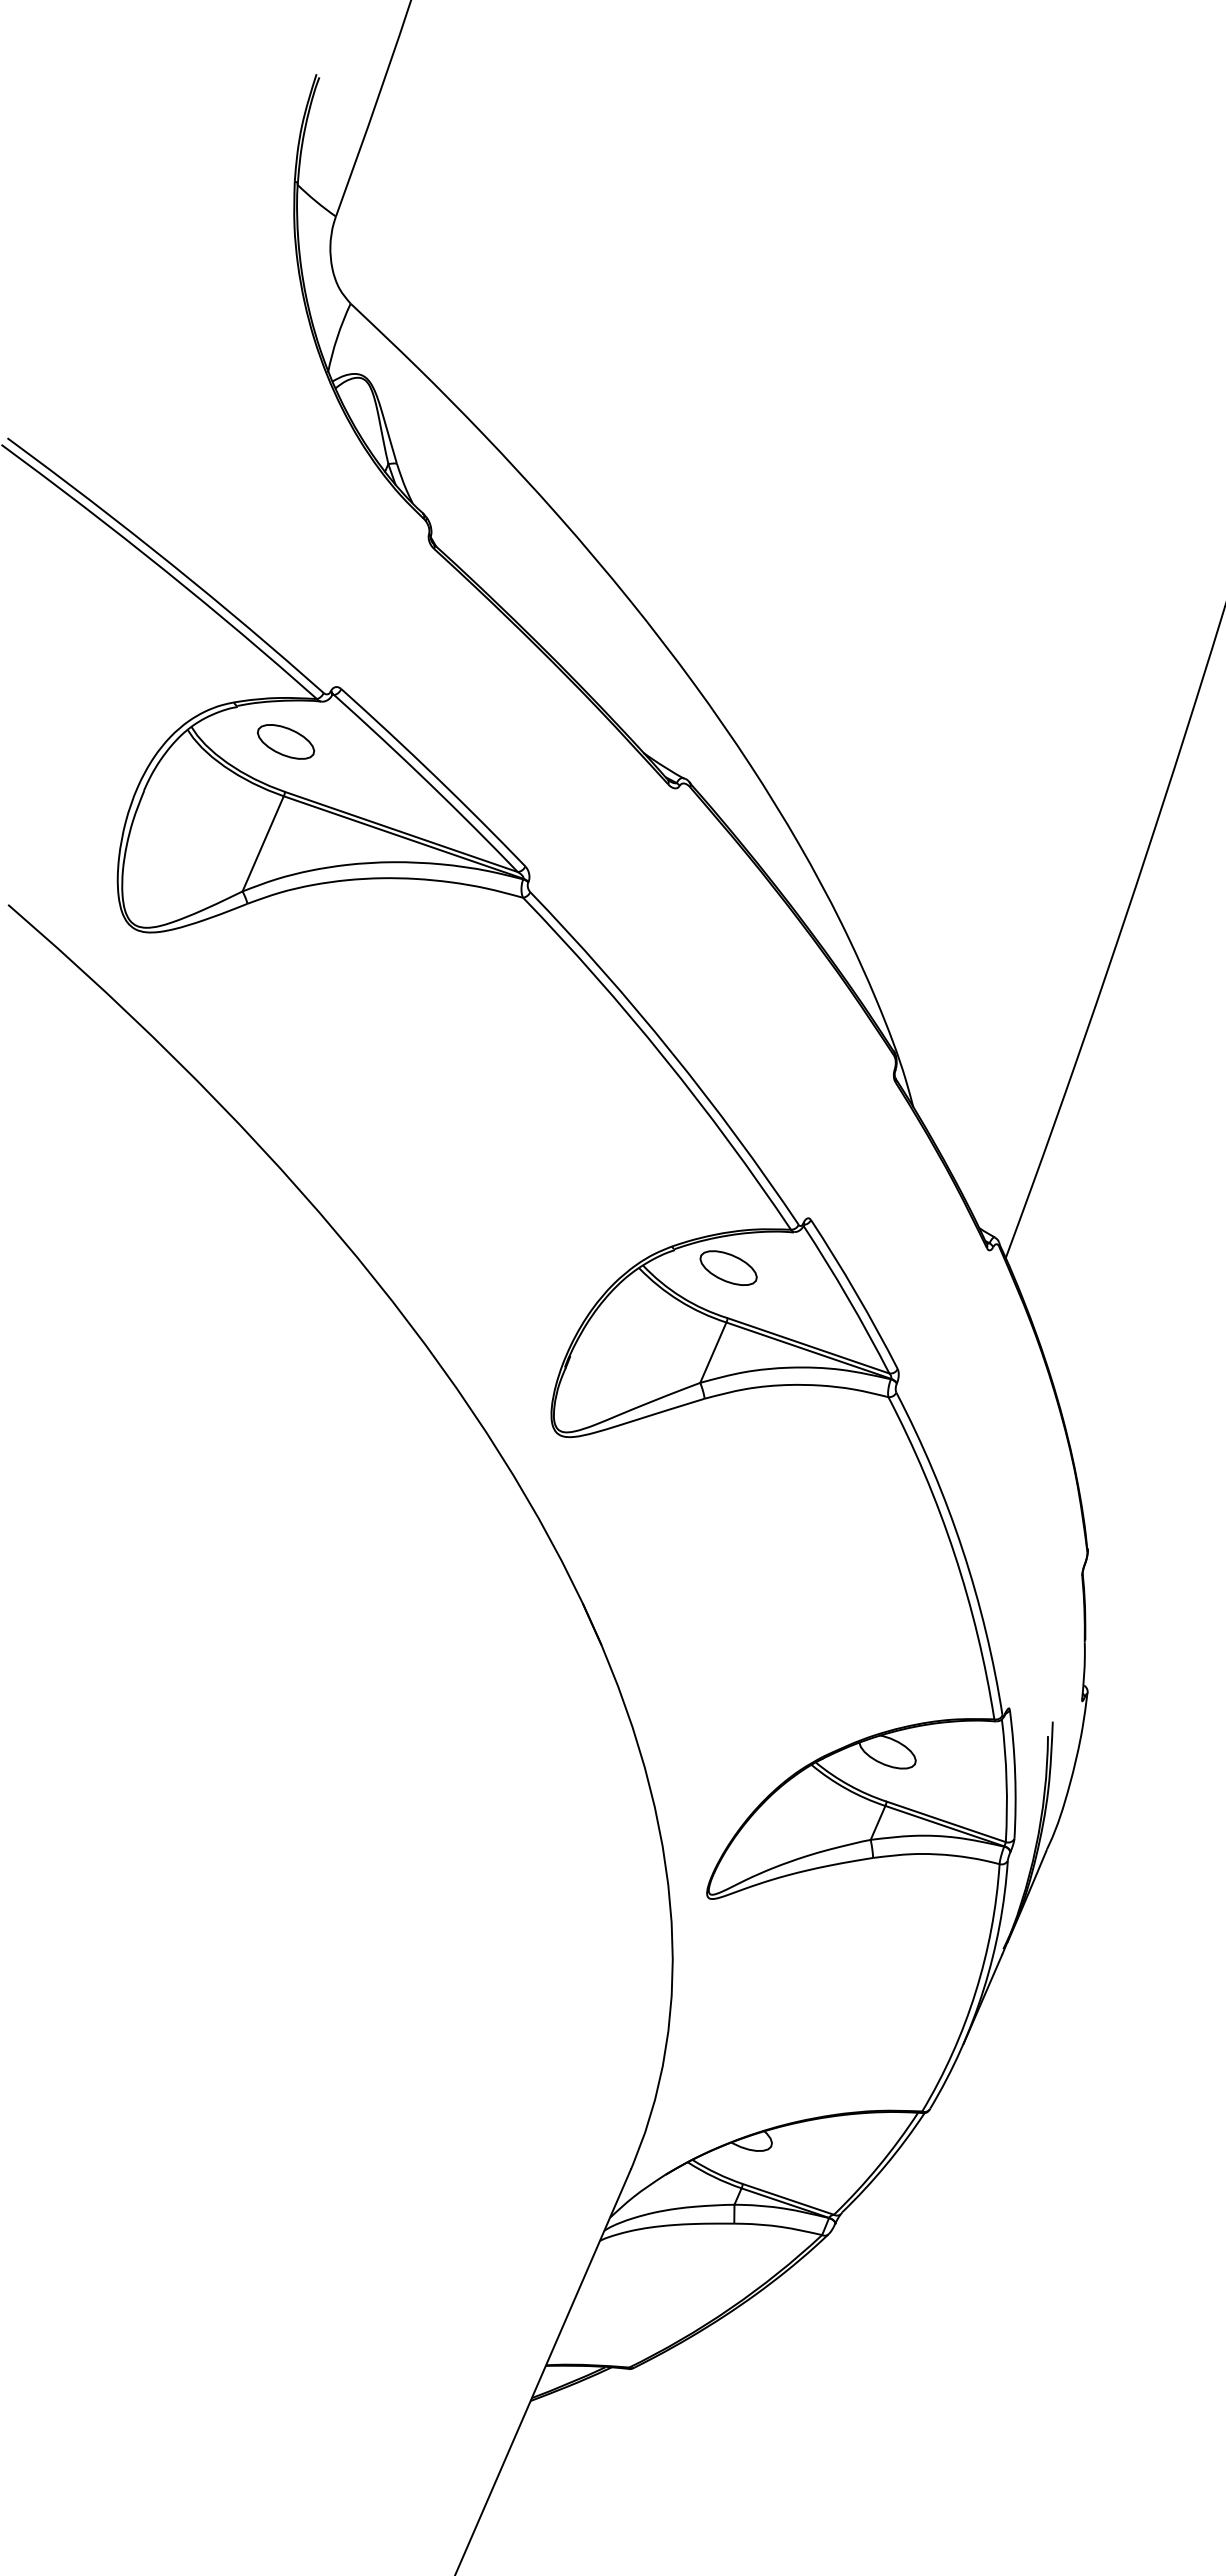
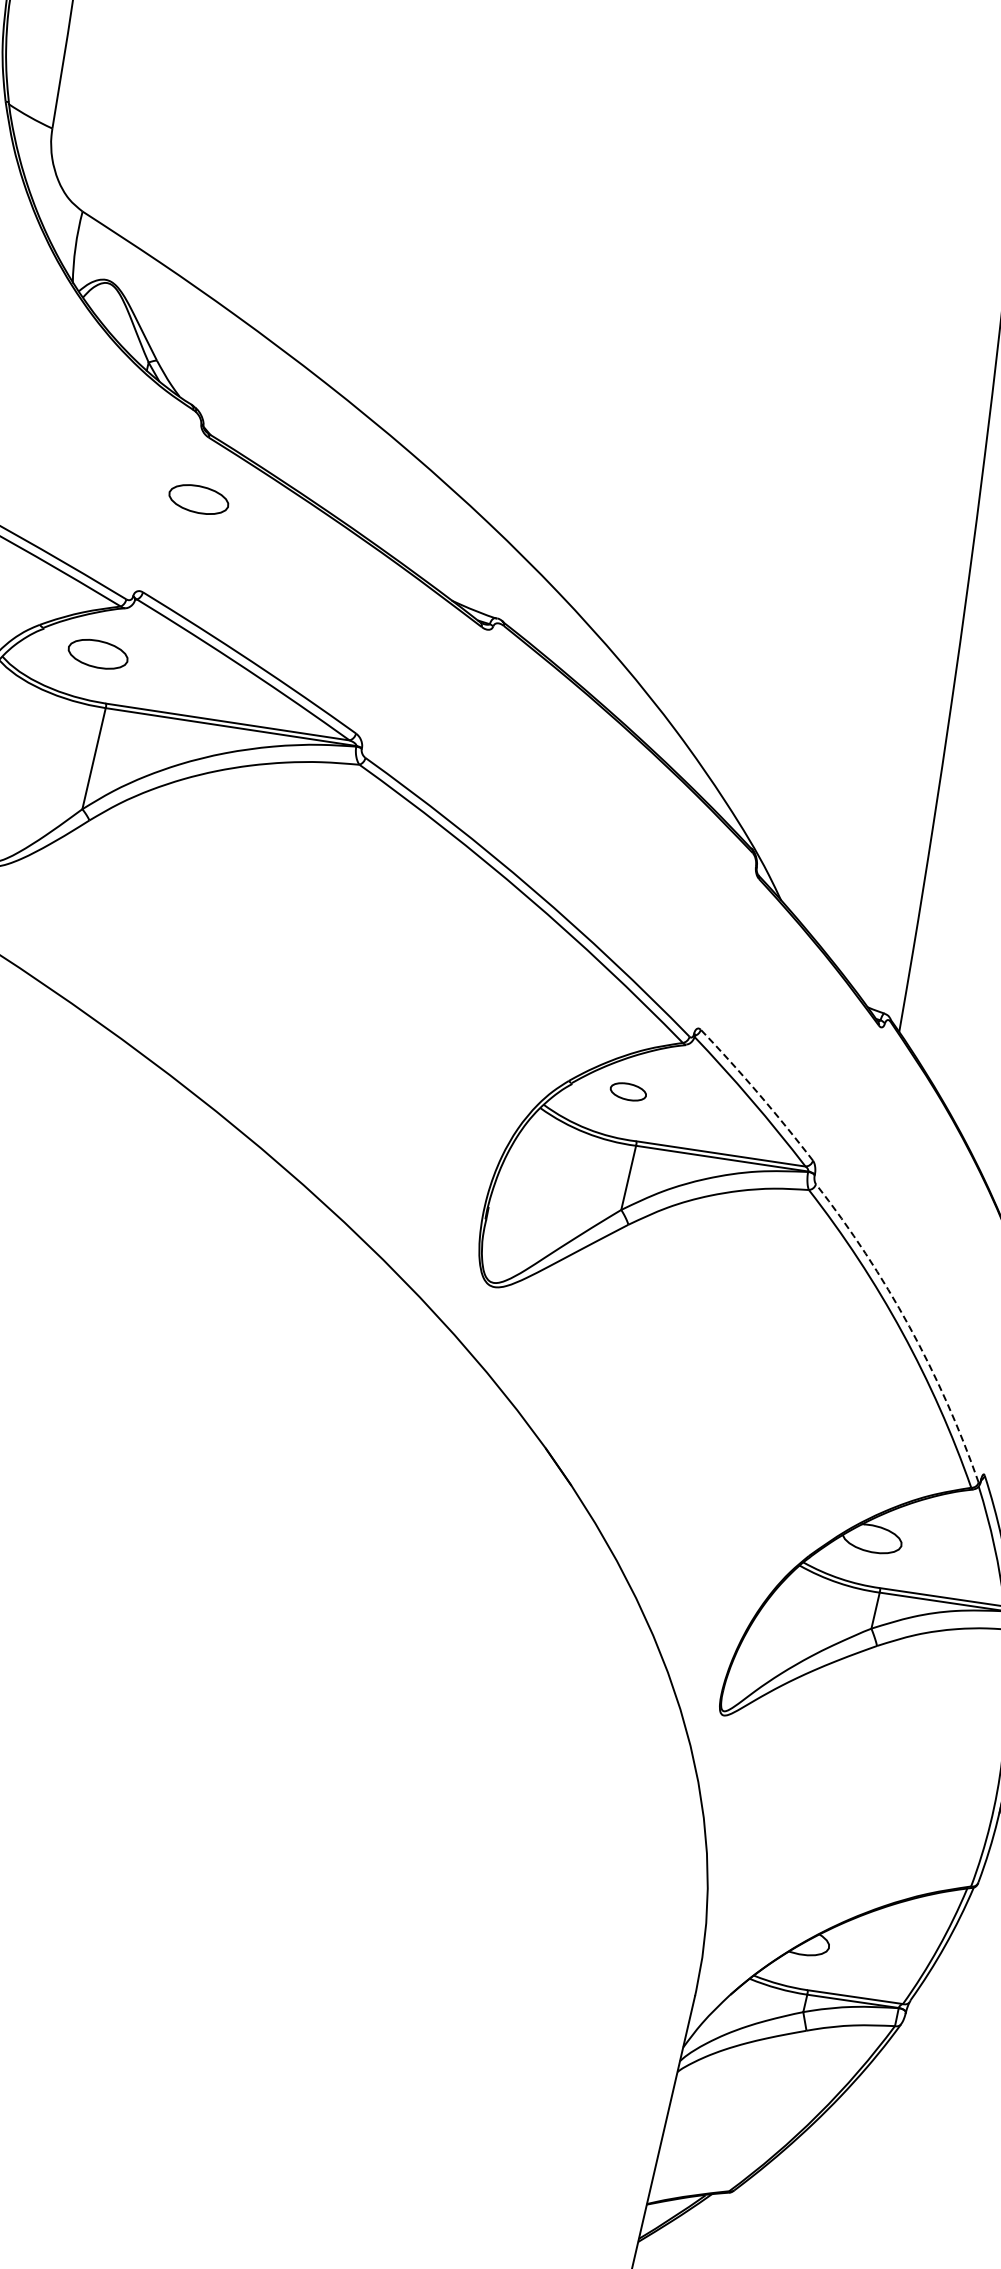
part: (413, 607) -> (199, 499), added
part: (728, 1267) -> (628, 1091), size x0.6
arc: (856, 1293) -> (758, 1093), solid -> dashed
arc: (962, 1549) -> (909, 1326), solid -> dashed

